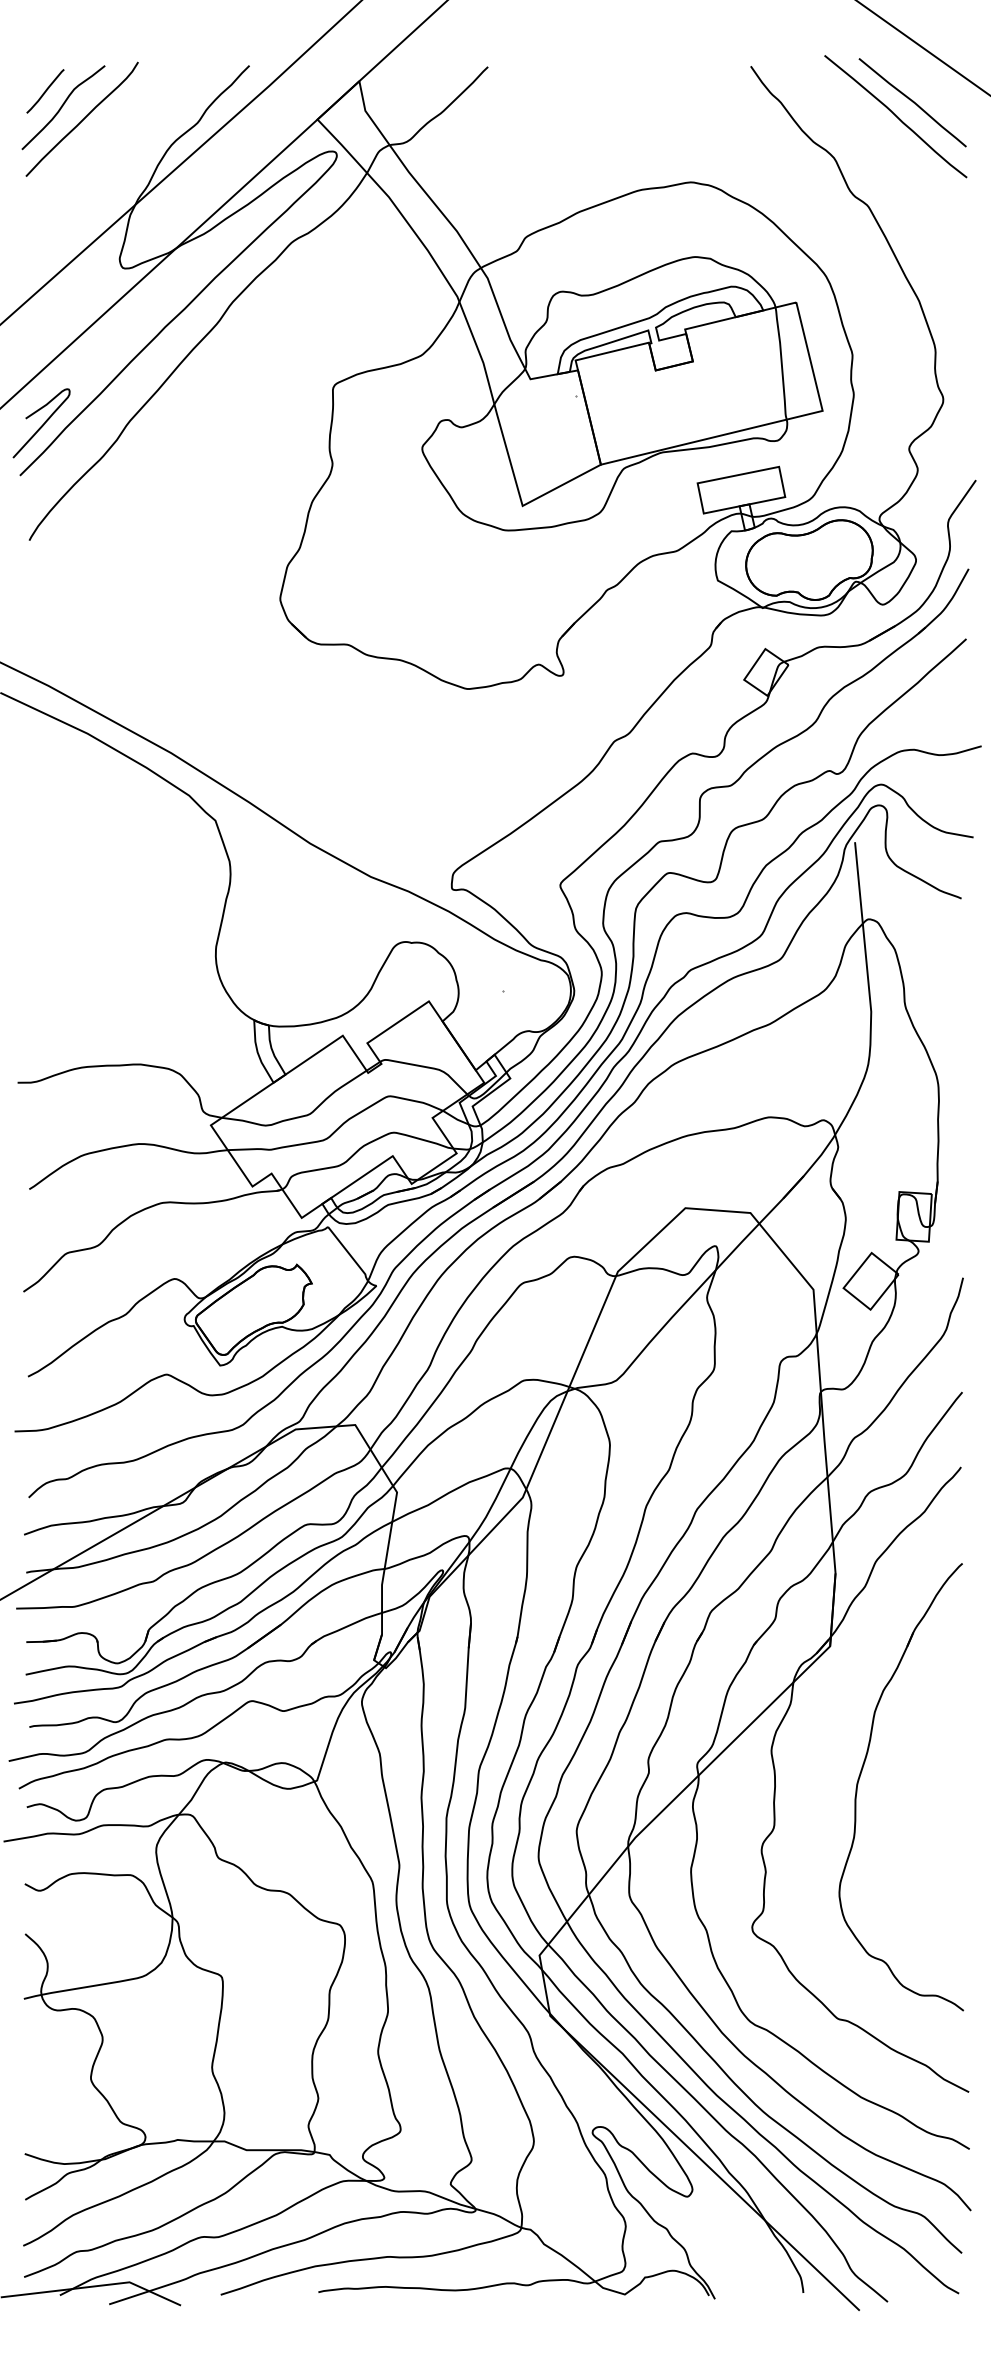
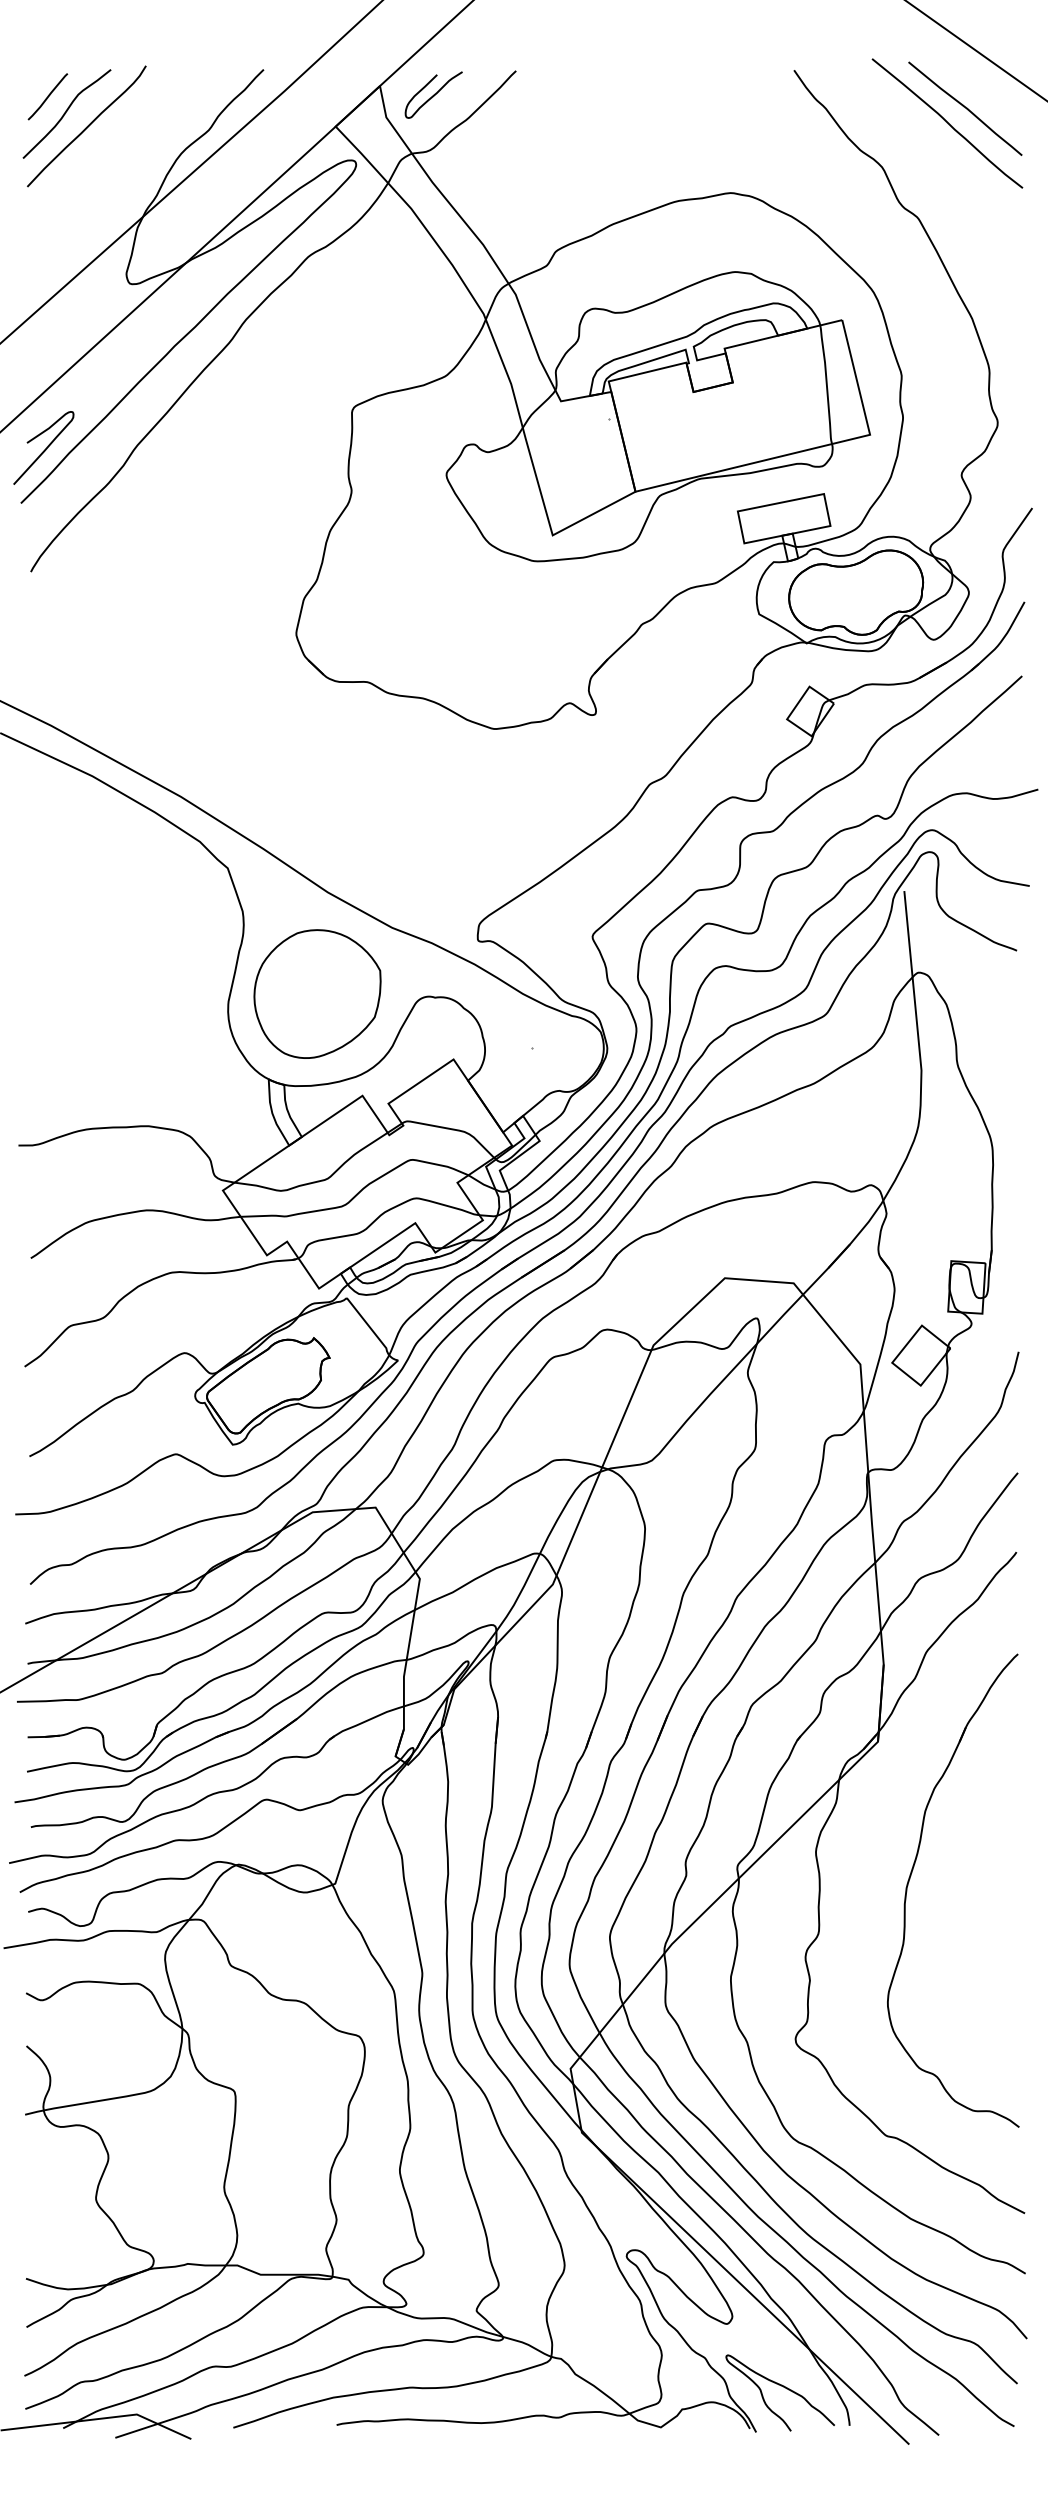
curve: (409, 89) -> (433, 94), added
part: (300, 939) -> (317, 993), added
curve: (738, 2255) -> (781, 2386), added

